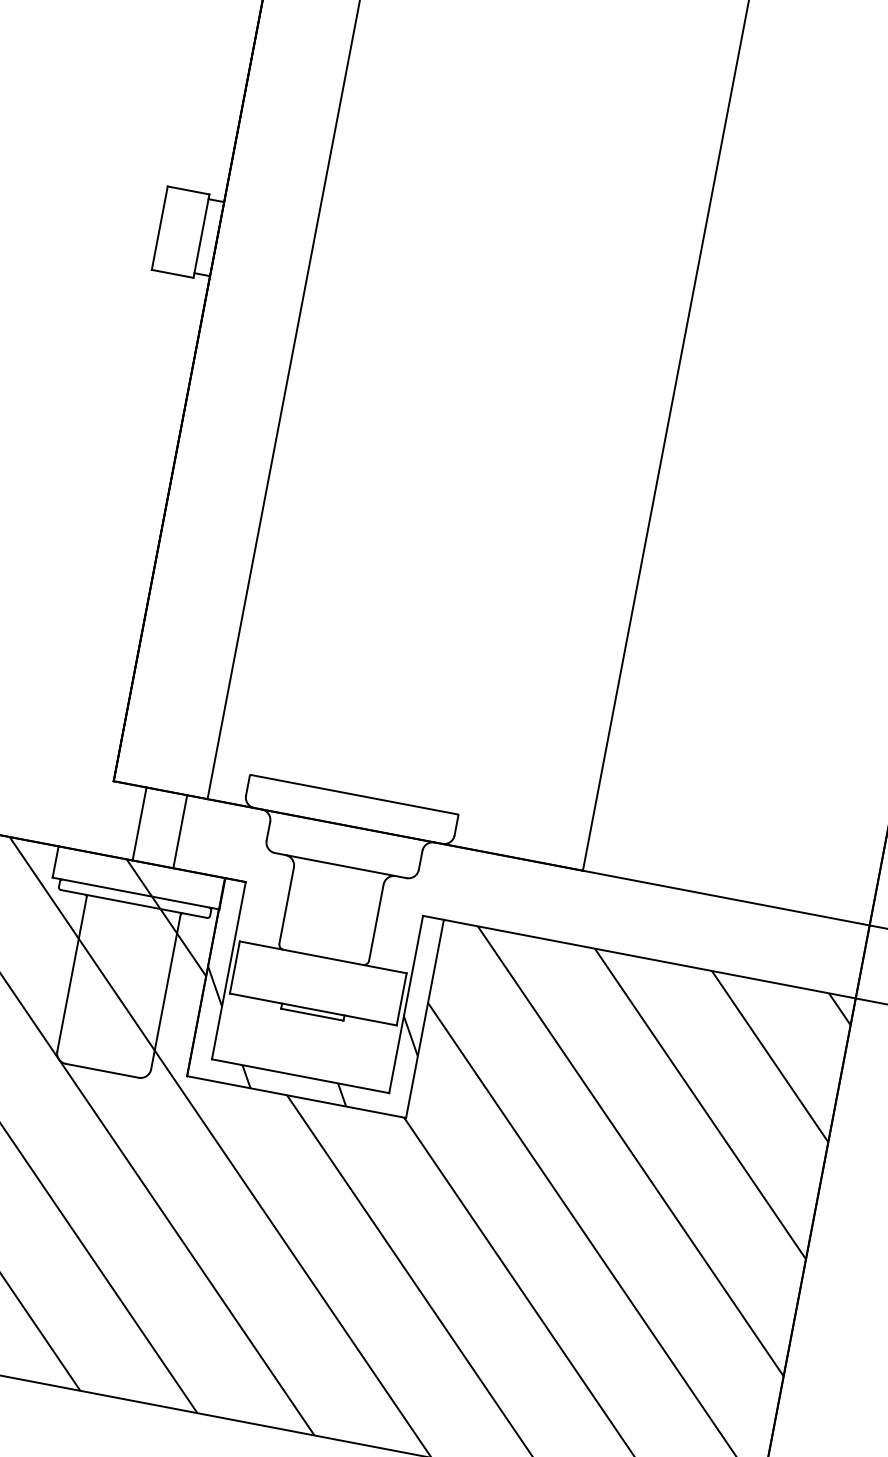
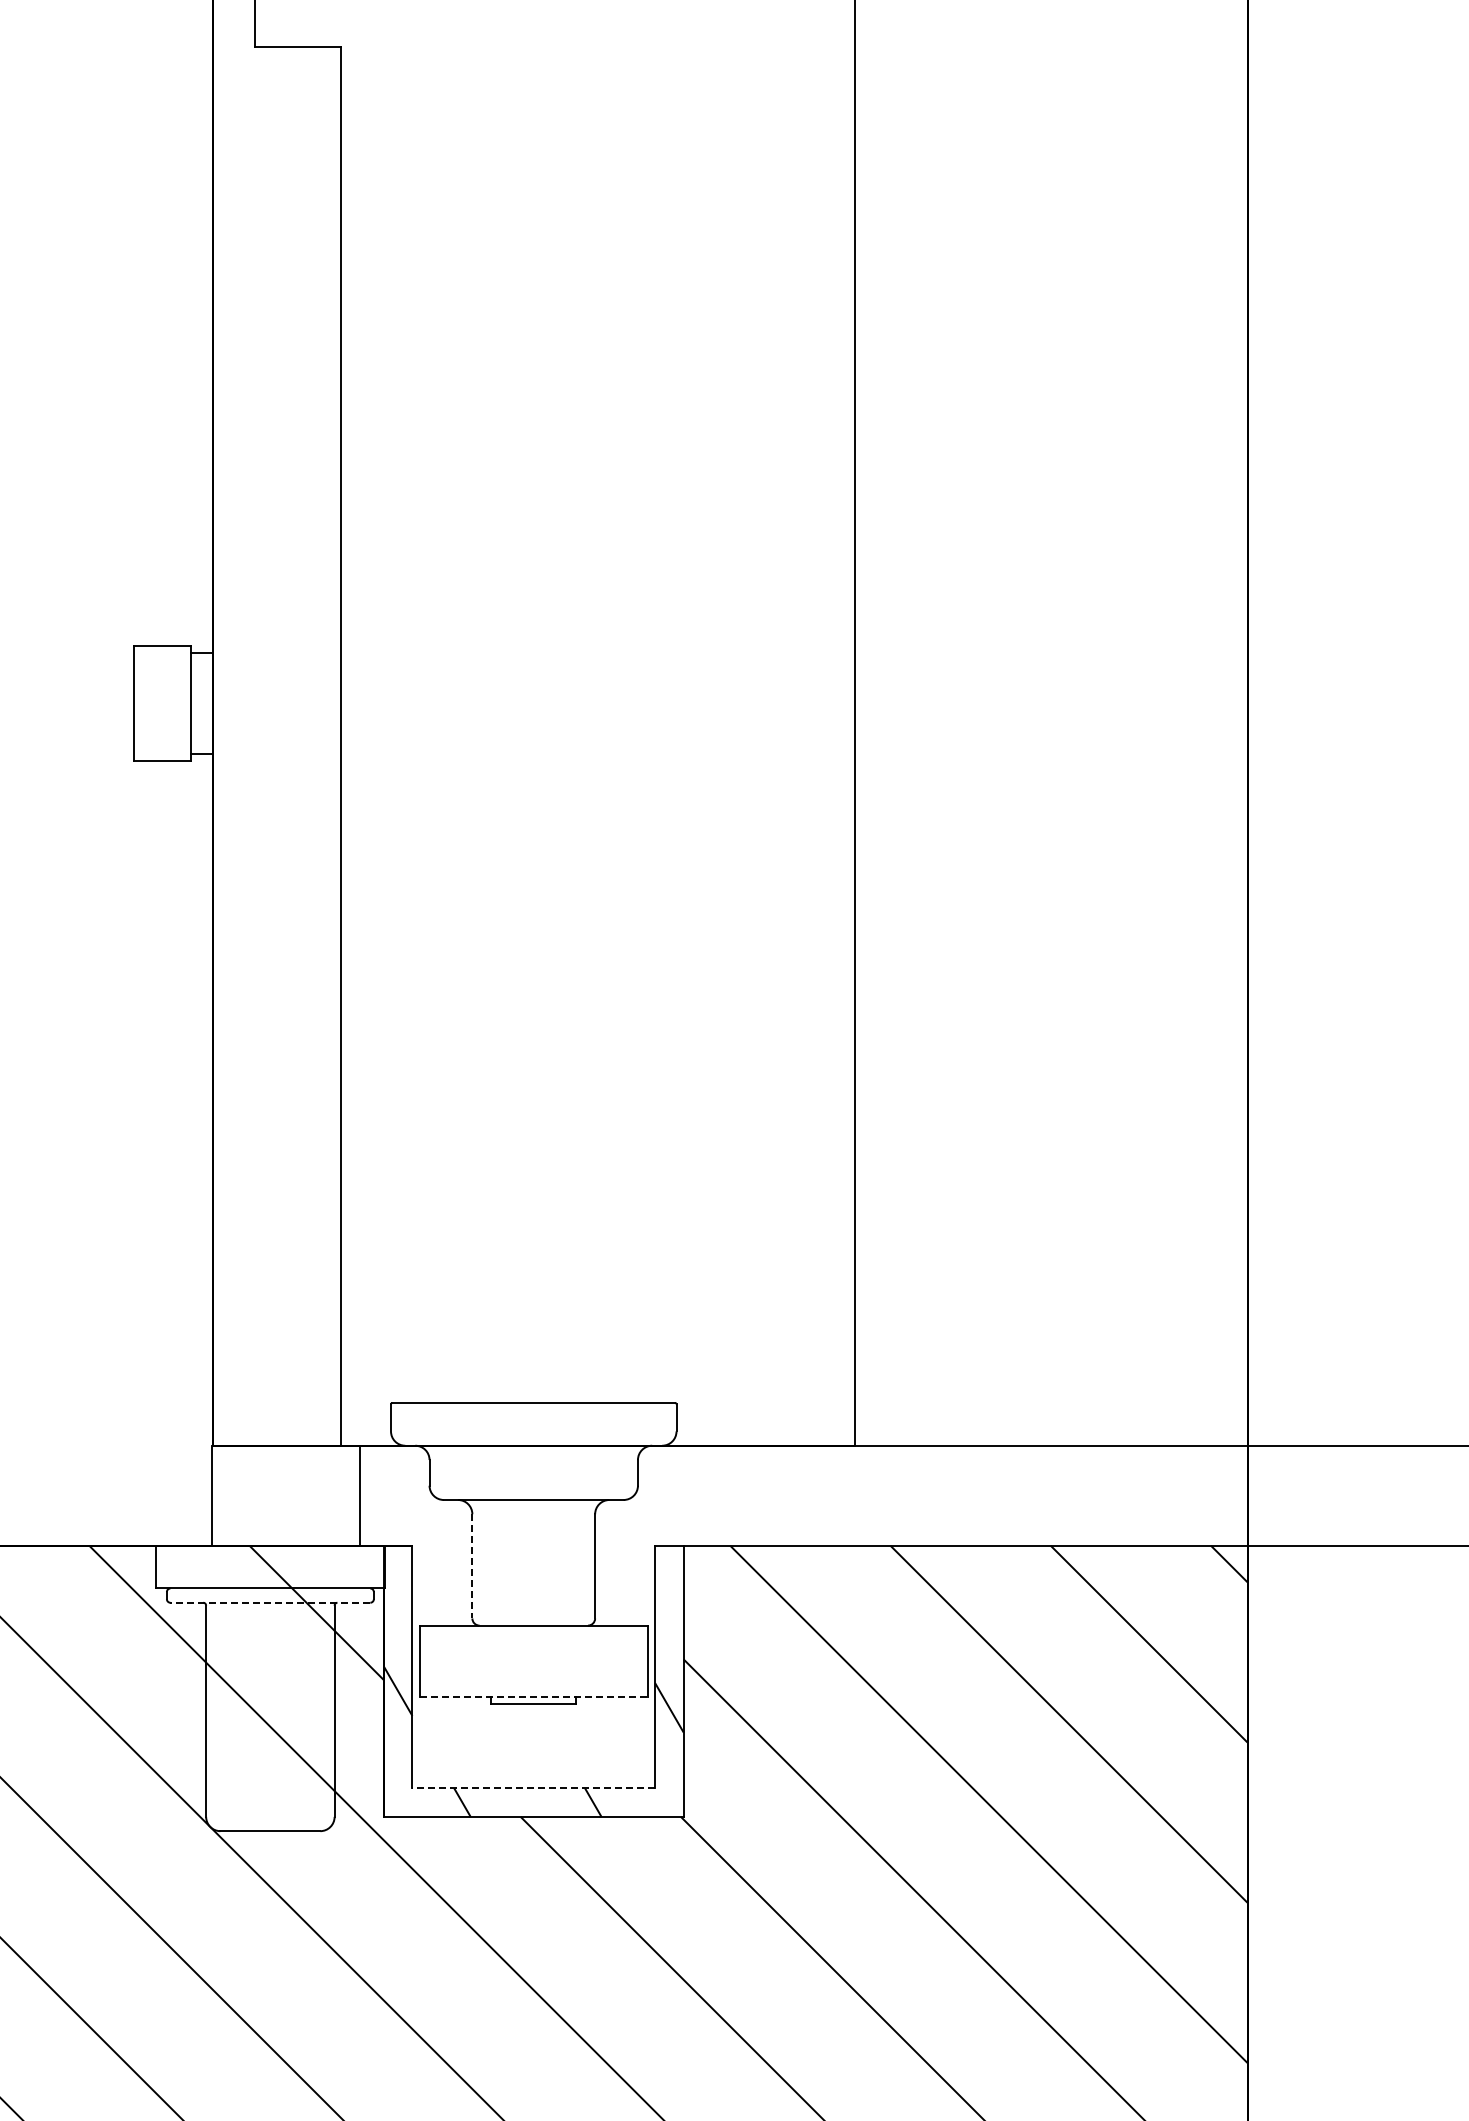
line: (139, 823) -> (211, 1495), moved
line: (180, 831) -> (360, 1495), moved
line: (134, 903) -> (270, 1602), solid -> dashed
line: (286, 905) -> (472, 1566), solid -> dashed
line: (313, 1009) -> (534, 1696), solid -> dashed
line: (300, 1076) -> (533, 1788), solid -> dashed

